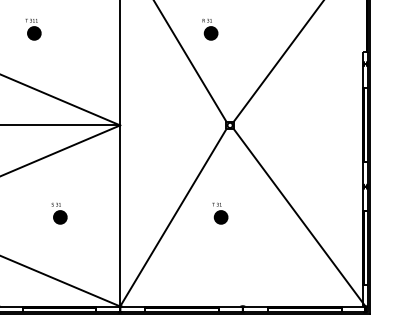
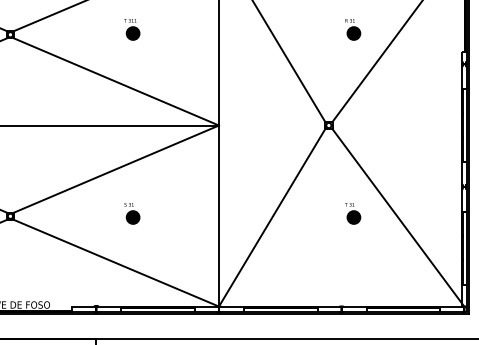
part: (210, 29) -> (353, 29), moved
part: (59, 213) -> (132, 213), moved
part: (220, 213) -> (353, 213), moved

